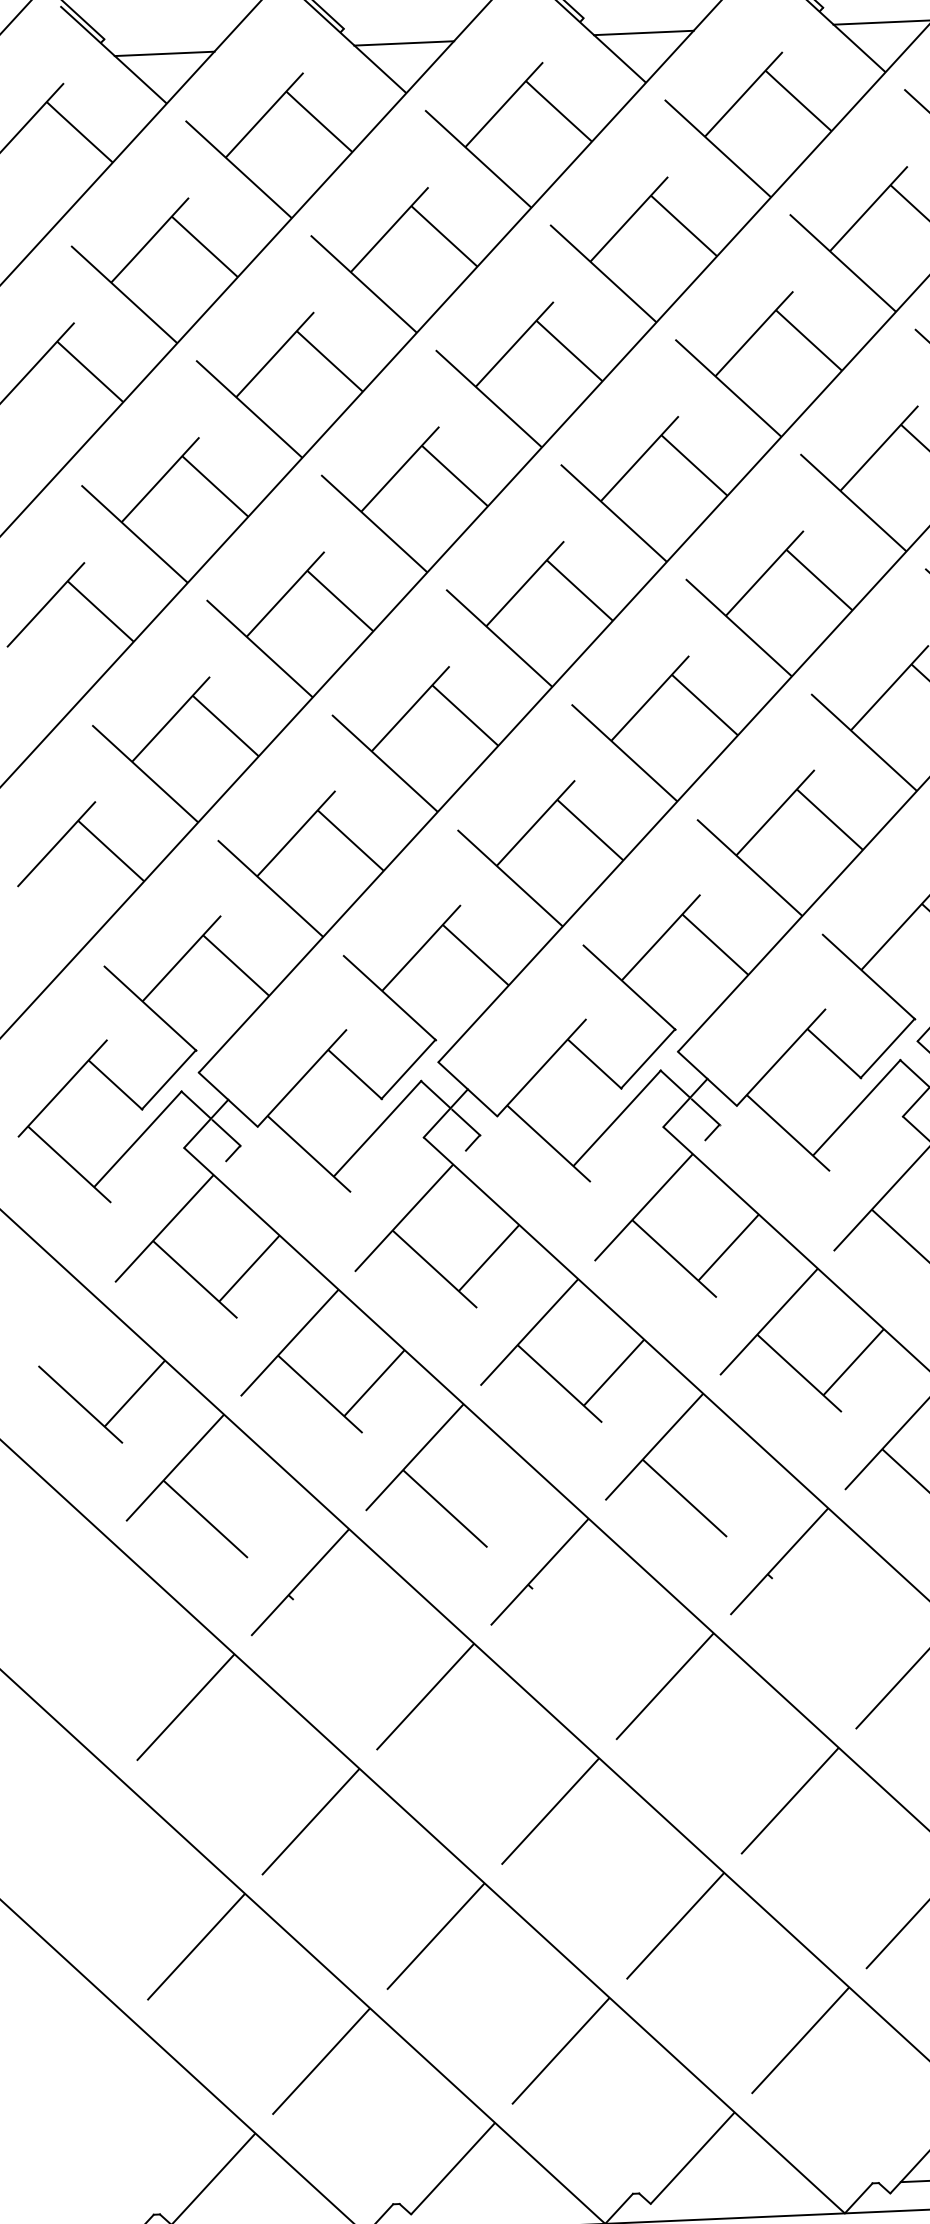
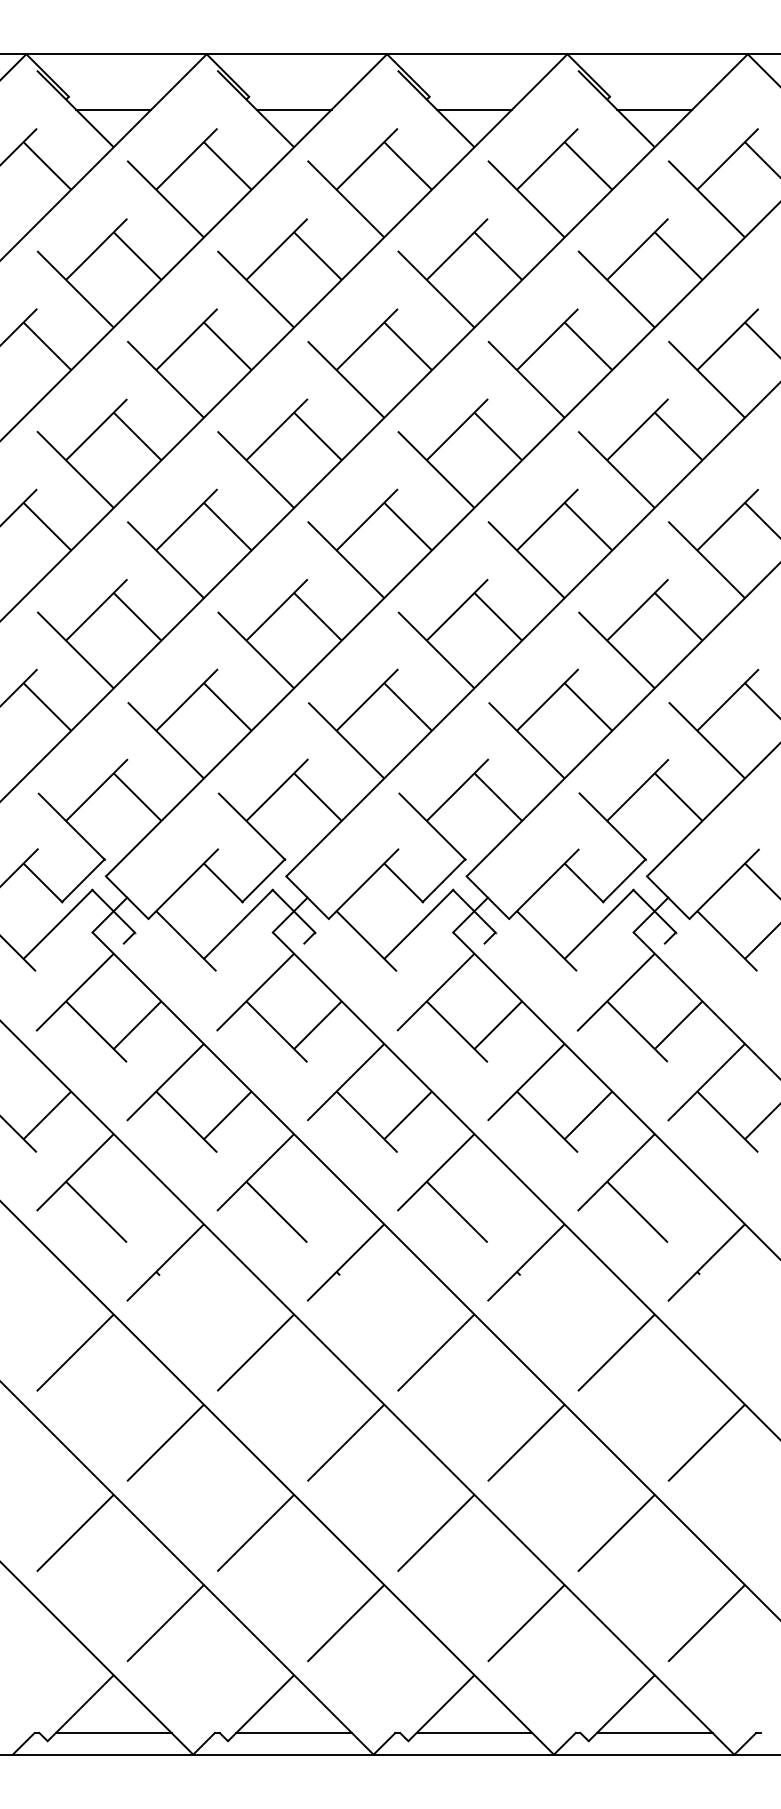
line: (738, 2188) -> (474, 1732), added
line: (497, 2199) -> (293, 1732), added
line: (258, 2209) -> (113, 1732), added

